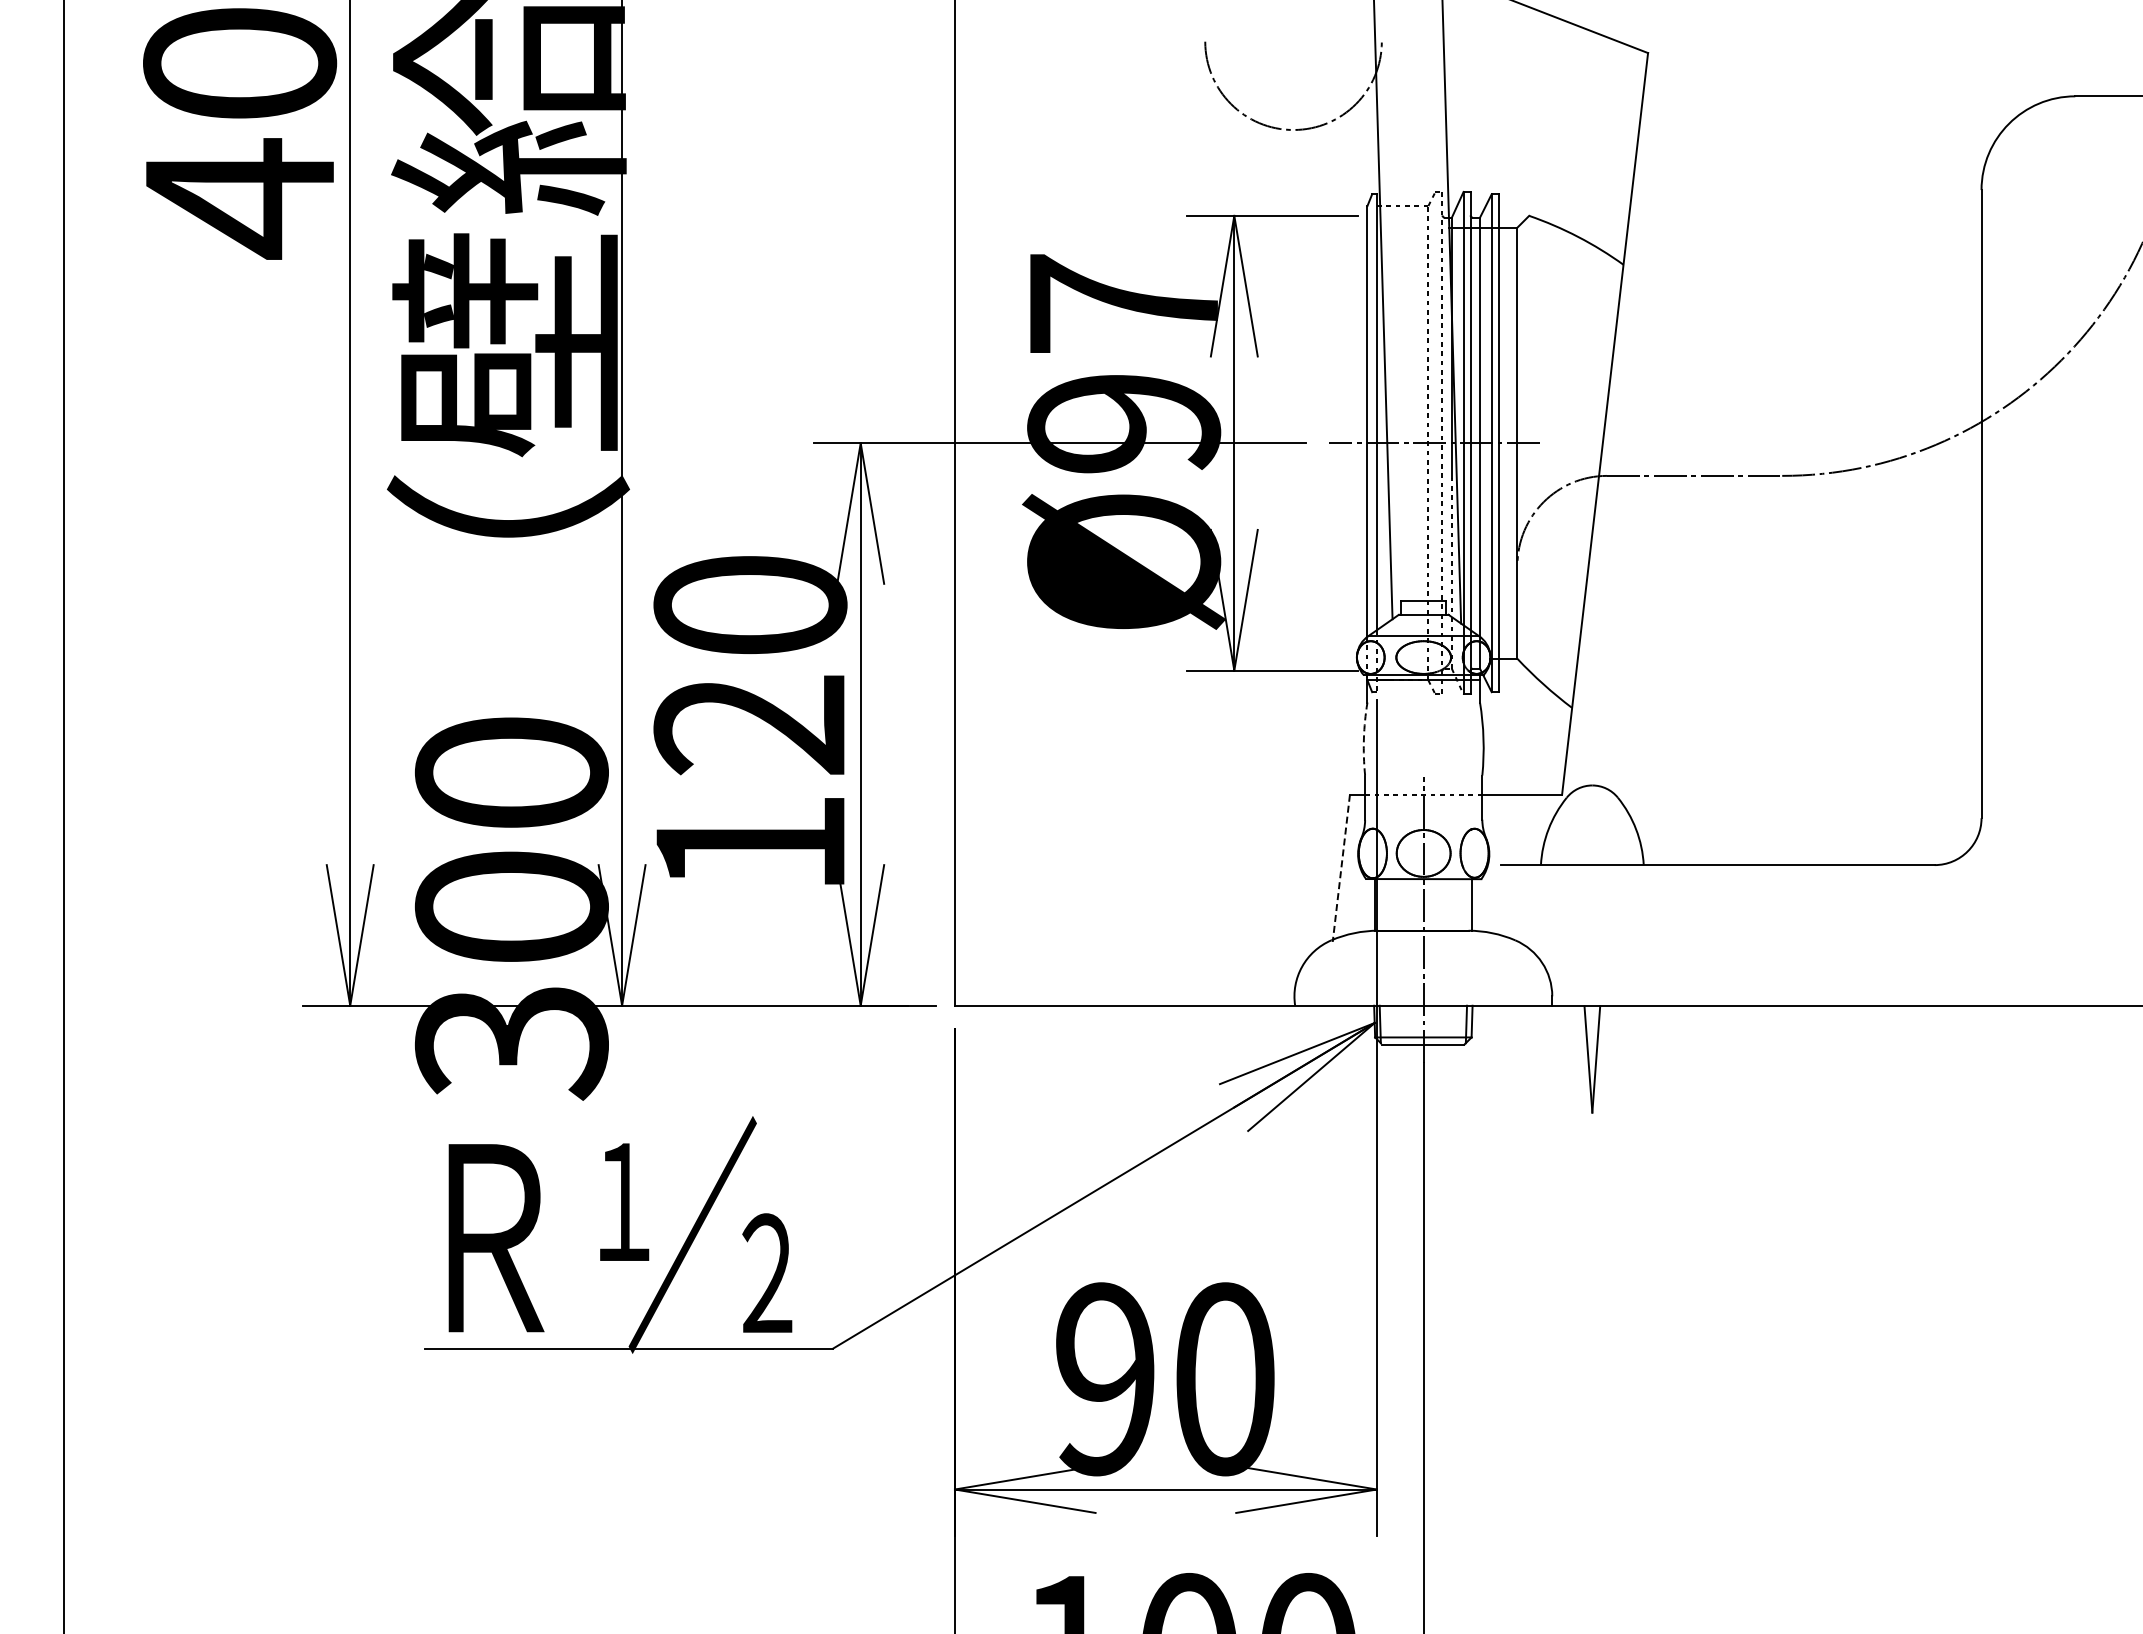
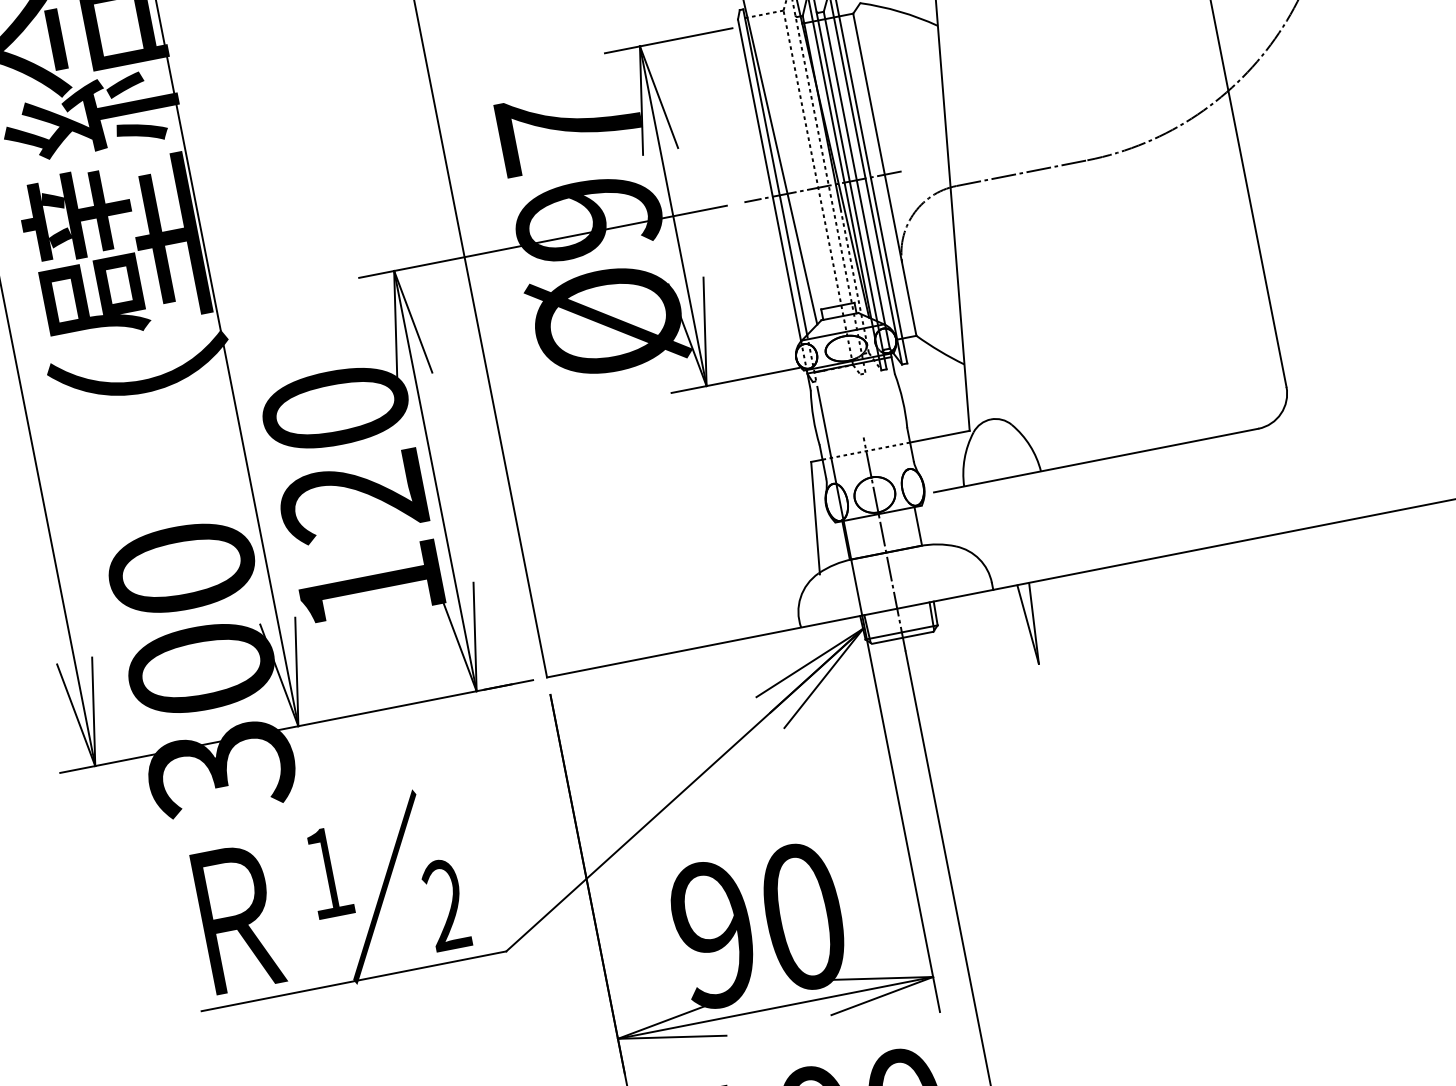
arc: (1363, 738) -> (813, 417), dashed -> solid
line: (1341, 868) -> (815, 518), dashed -> solid

